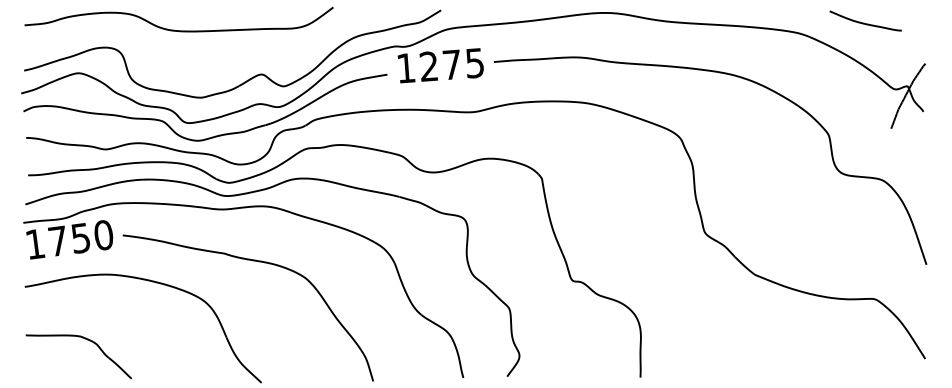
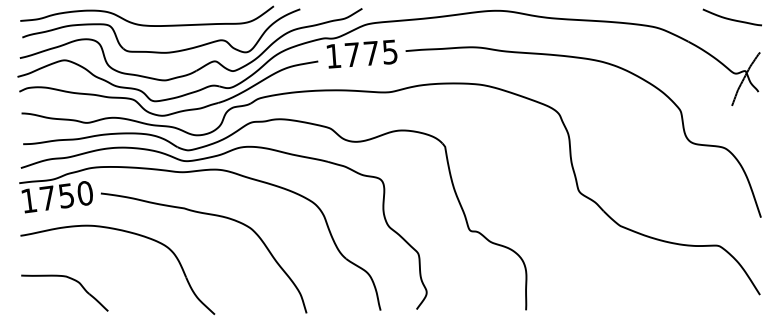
curve: (864, 22) -> (731, 18), moved
part: (191, 62) -> (157, 51), added
text: (428, 66) -> (351, 54), 1275 -> 1775

